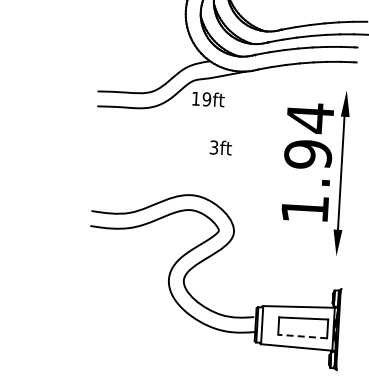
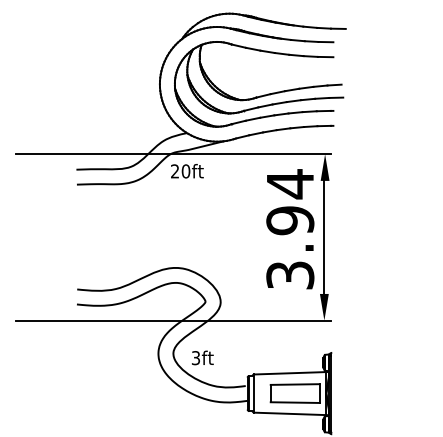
line: (195, 81) -> (173, 154), added
text: (201, 99) -> (180, 171), 19ft -> 20ft
text: (220, 147) -> (202, 357), moved
text: (305, 209) -> (290, 275), 1.94 -> 3.94
line: (185, 247) -> (173, 320), added
line: (302, 336) -> (295, 402), dashed -> solid

